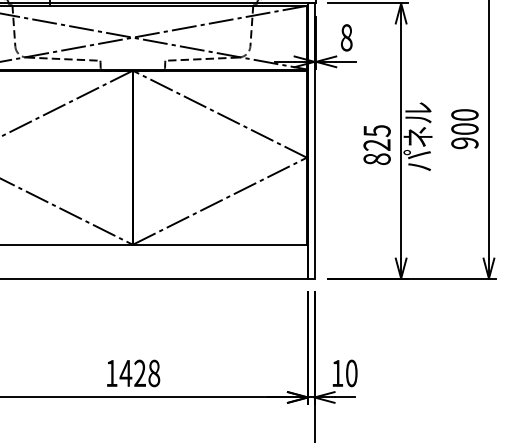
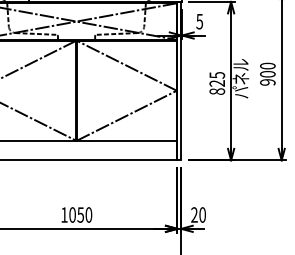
text: (346, 37) -> (199, 21), 8 -> 5
text: (139, 372) -> (80, 214), 1428 -> 1050
text: (337, 372) -> (194, 214), 10 -> 20

